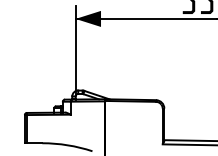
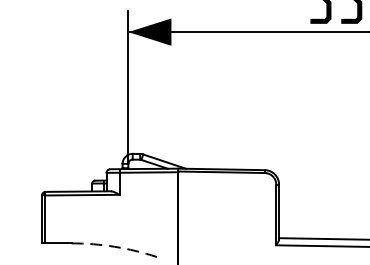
arc: (67, 145) -> (114, 247), solid -> dashed

